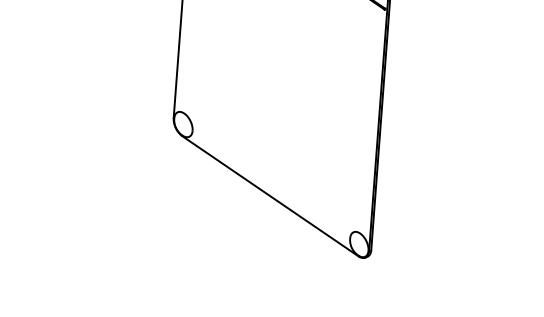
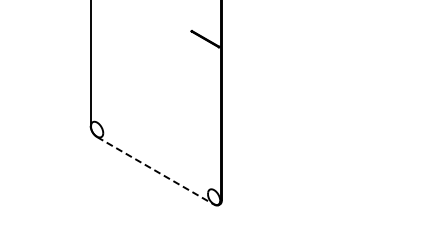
line: (270, 195) -> (155, 170), solid -> dashed

